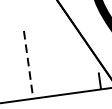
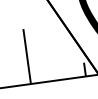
line: (29, 64) -> (27, 56), dashed -> solid

